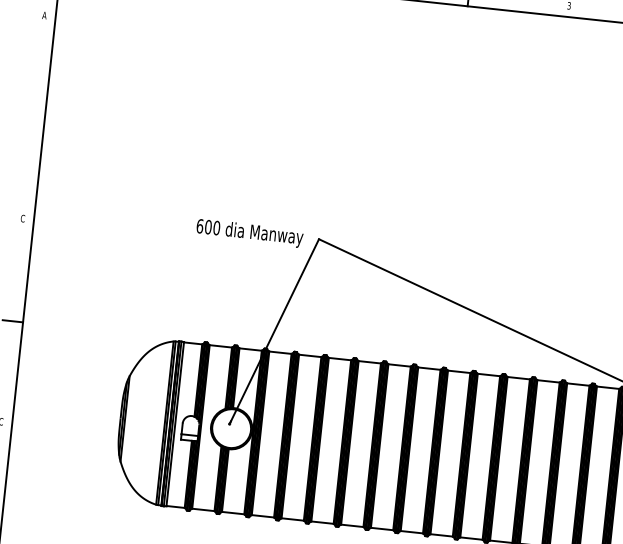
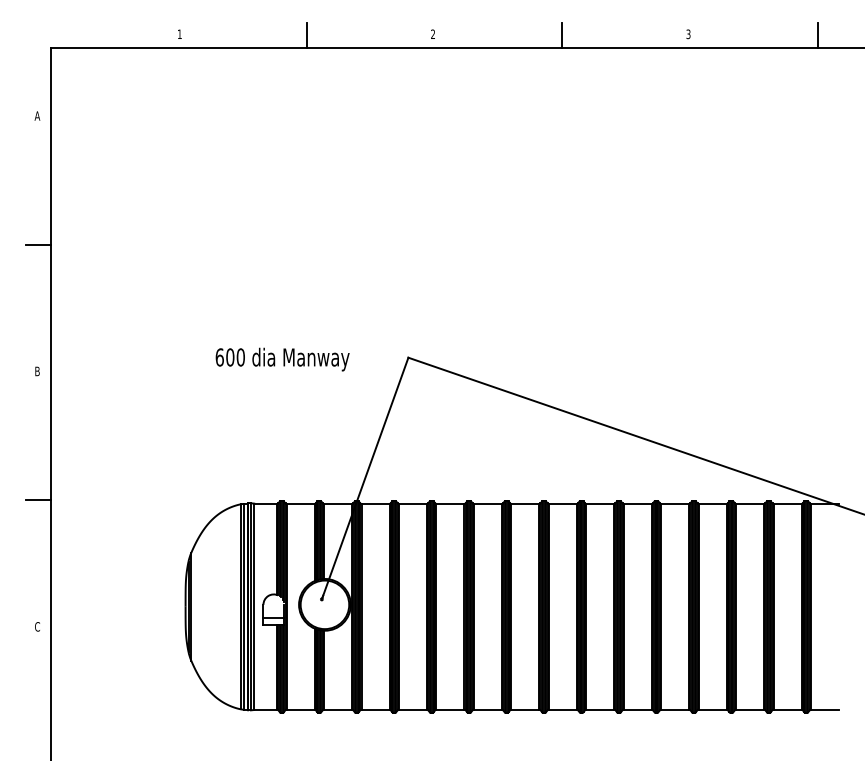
line: (34, 118) -> (38, 245), added
text: (22, 218) -> (37, 371), C -> B
text: (249, 233) -> (282, 359), moved

